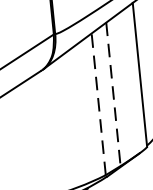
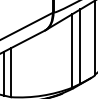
line: (113, 96) -> (80, 47), dashed -> solid
line: (98, 103) -> (72, 50), dashed -> solid

